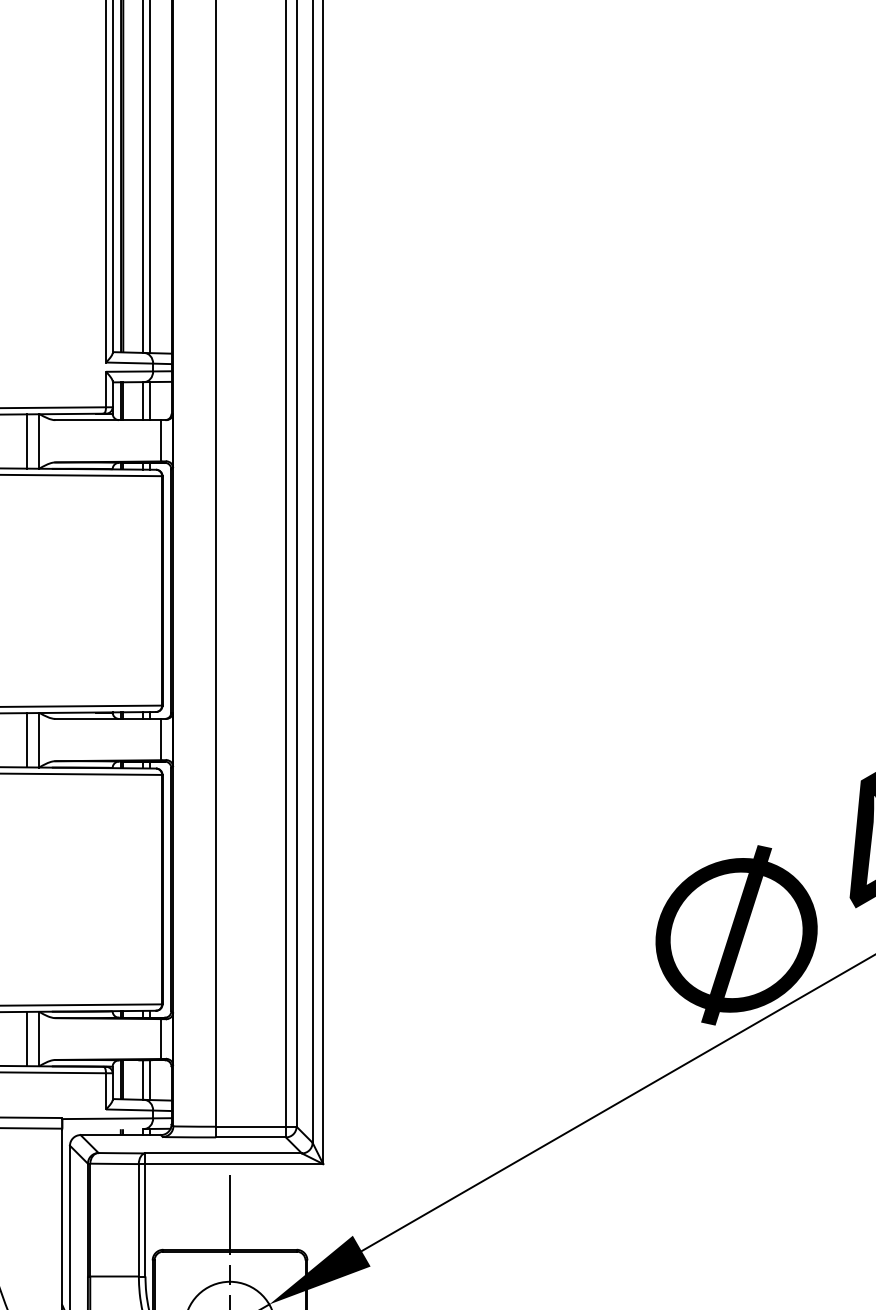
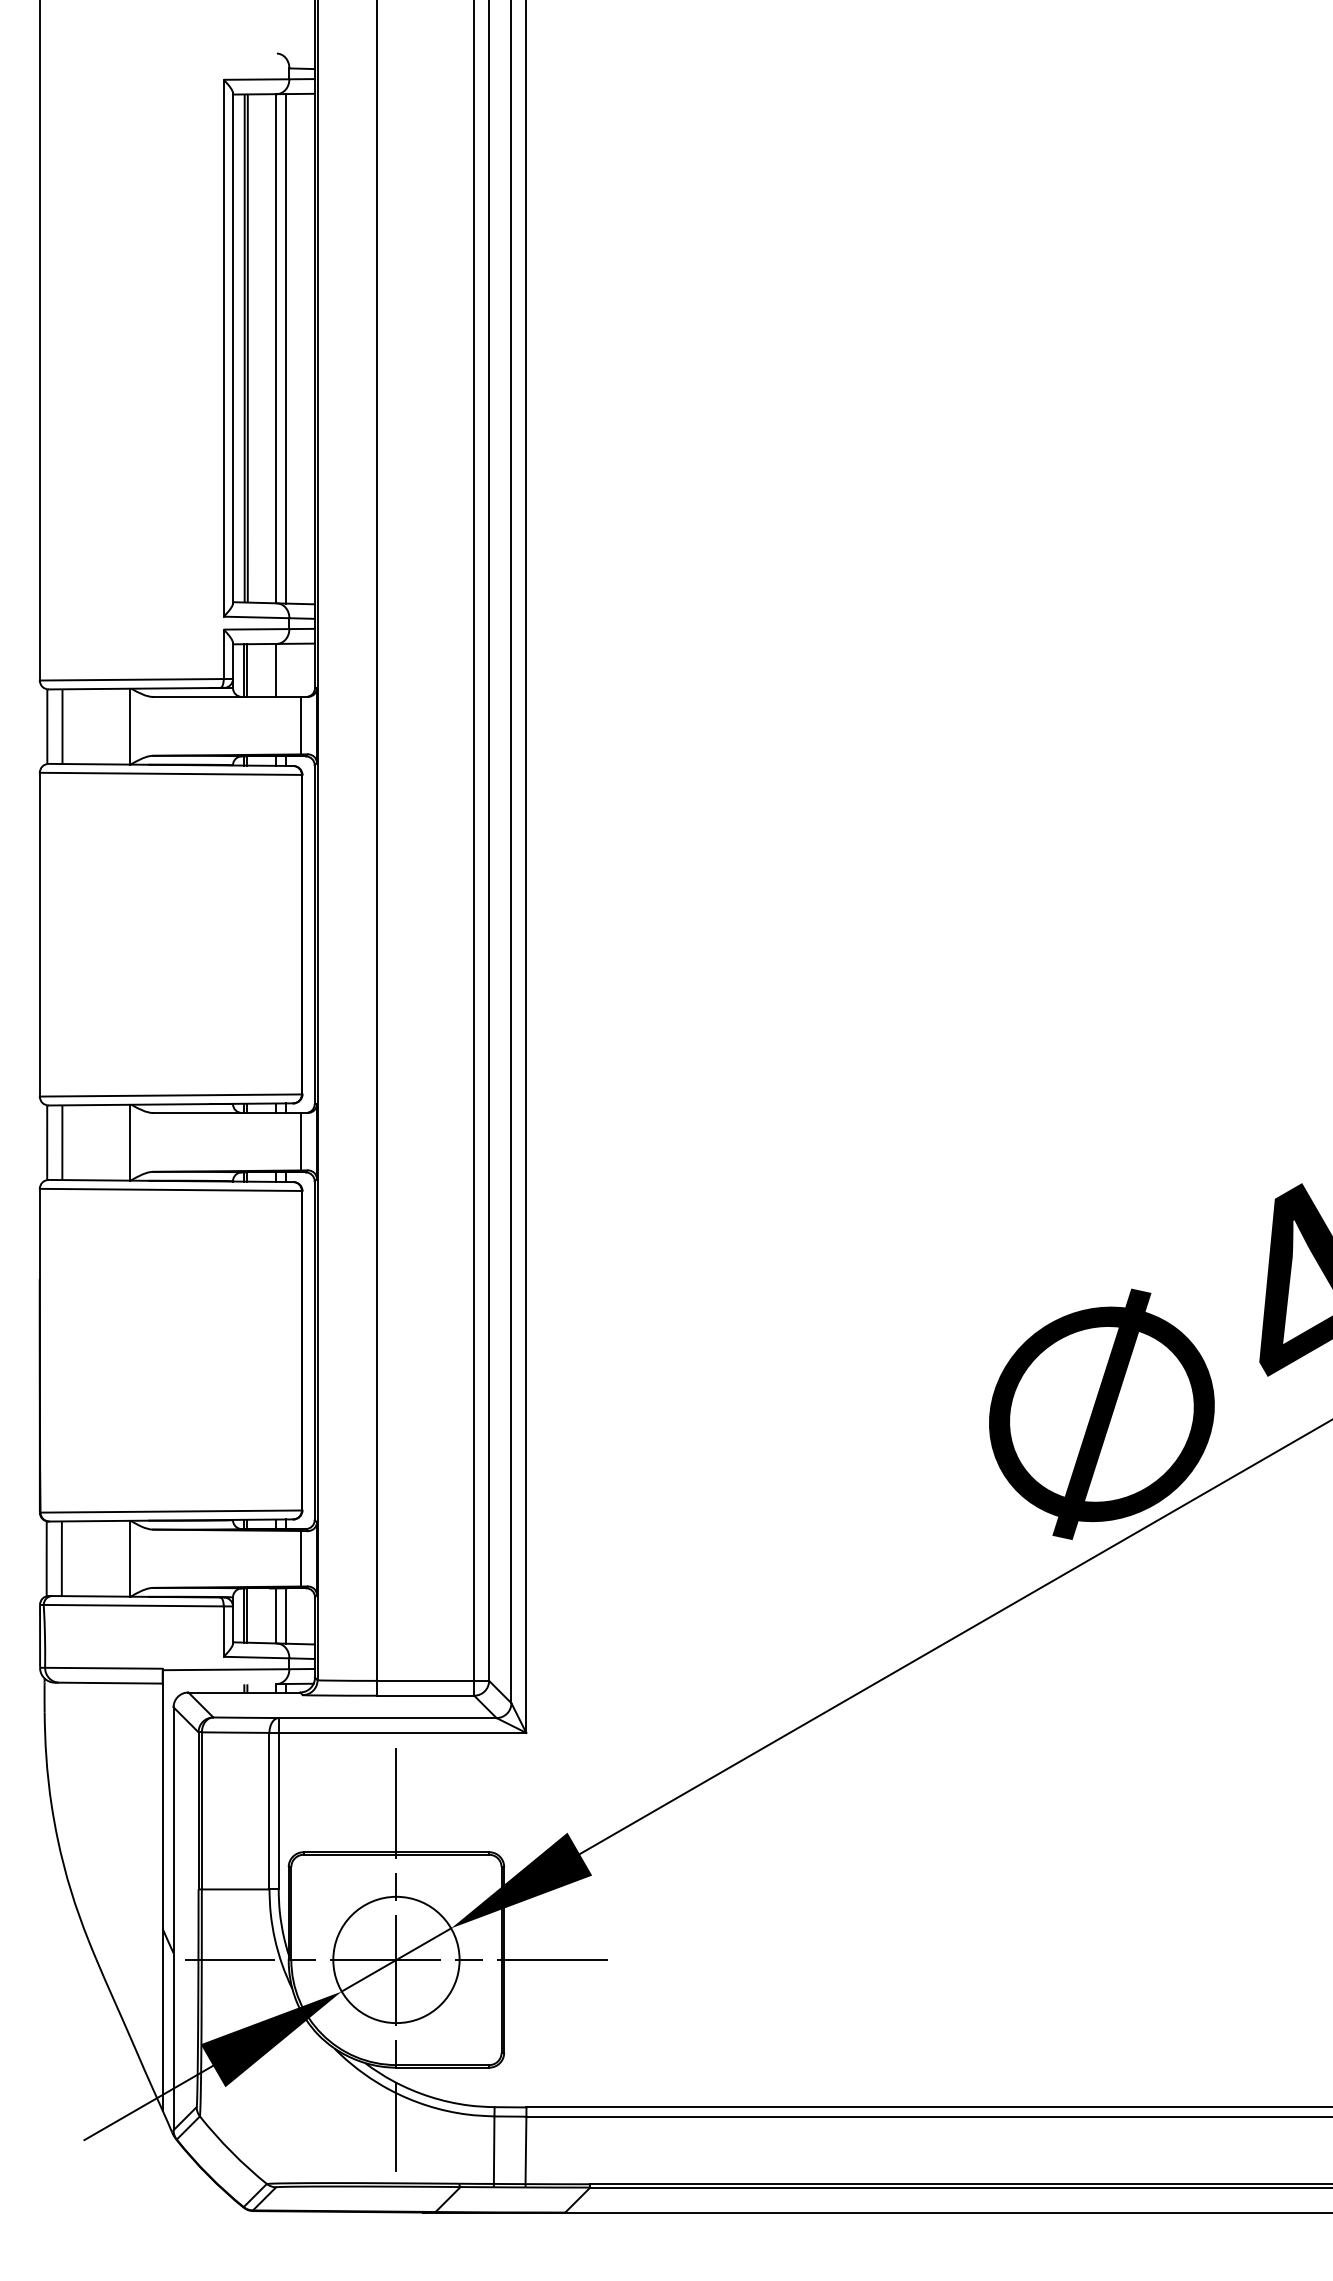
line: (150, 400) -> (285, 669), removed
line: (27, 441) -> (114, 726), removed
line: (27, 740) -> (114, 1142), removed
line: (27, 1038) -> (114, 1558), removed

